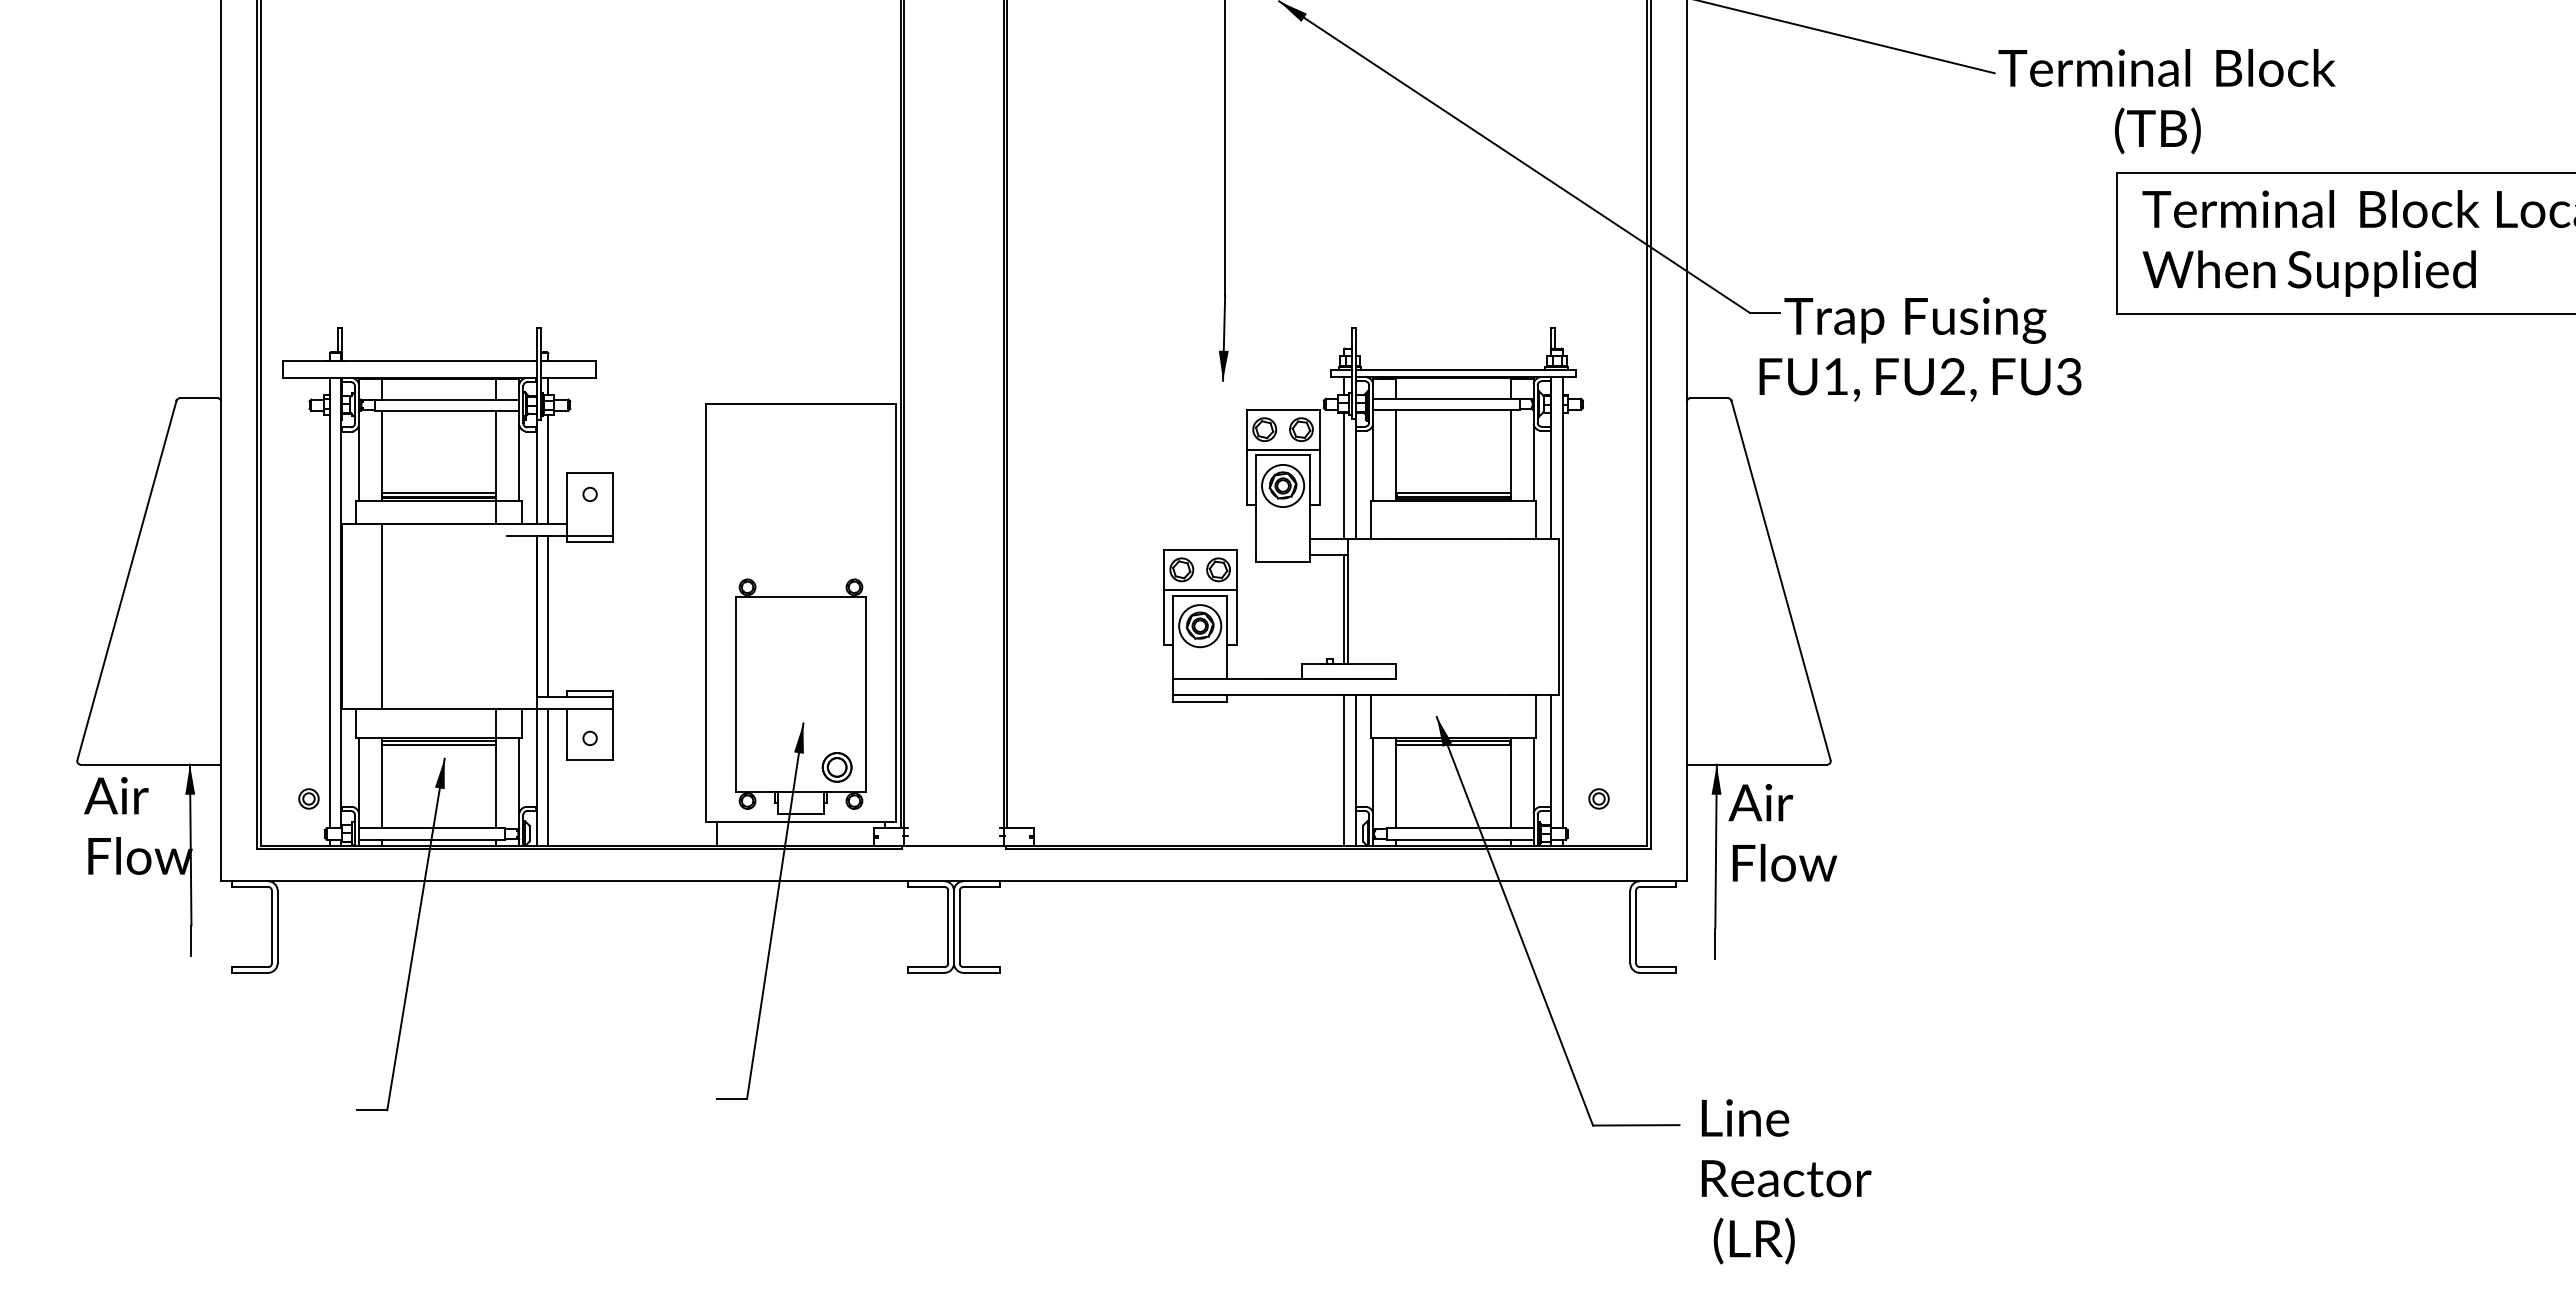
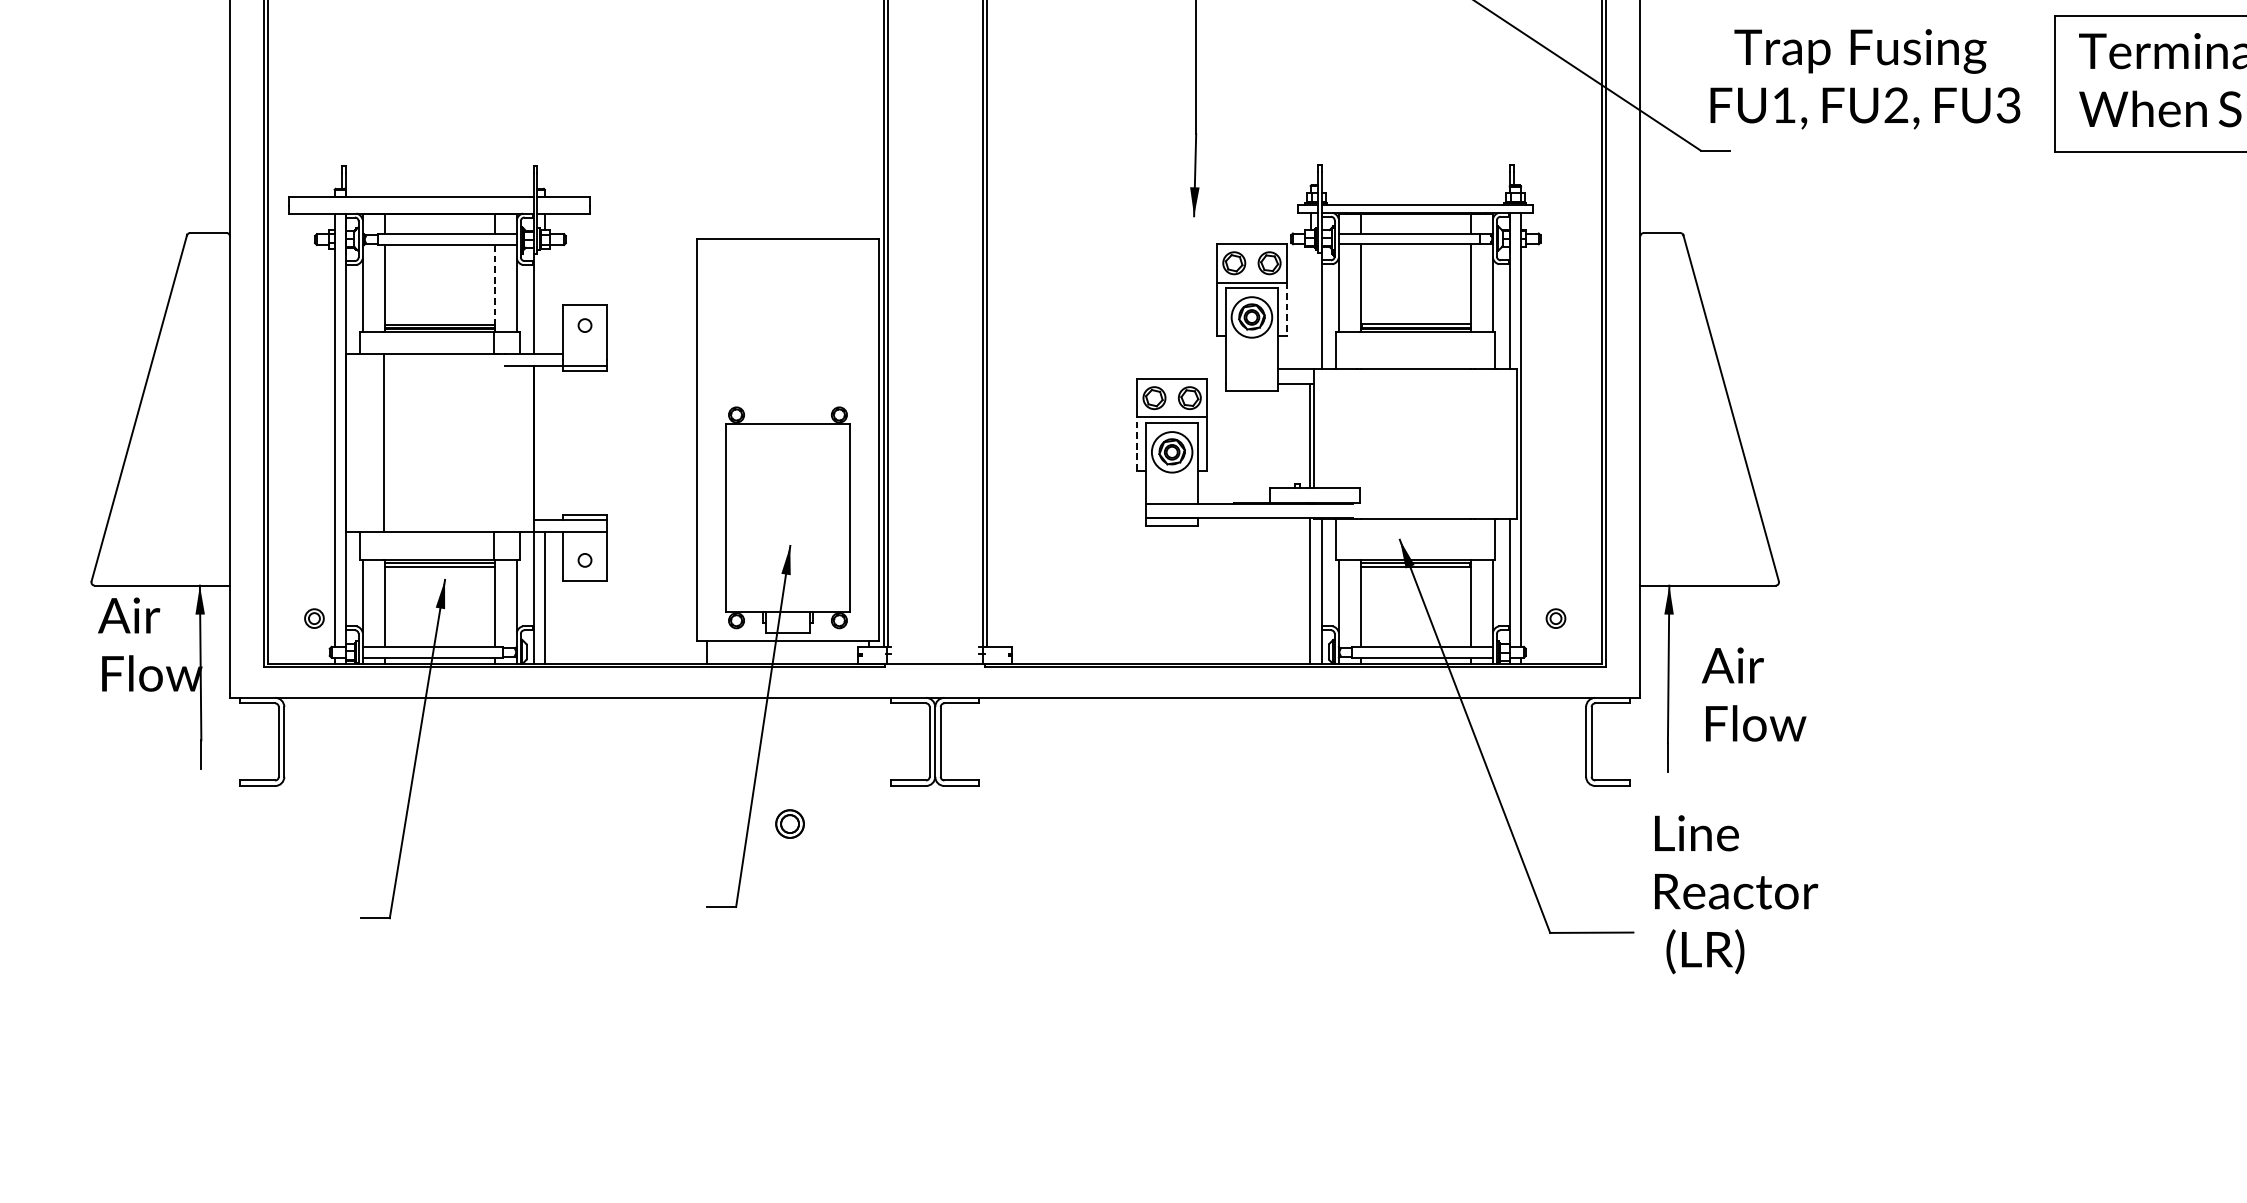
text: (1920, 349) -> (1865, 79), moved
line: (496, 452) -> (494, 285), solid -> dashed
line: (548, 468) -> (544, 300), removed
line: (1343, 475) -> (1310, 307), removed
line: (1319, 477) -> (1286, 309), solid -> dashed
line: (548, 616) -> (544, 443), removed
line: (1163, 617) -> (1136, 444), solid -> dashed
part: (836, 767) -> (789, 824), moved
text: (1782, 832) -> (1753, 694), moved
text: (1786, 1181) -> (1736, 894), moved

